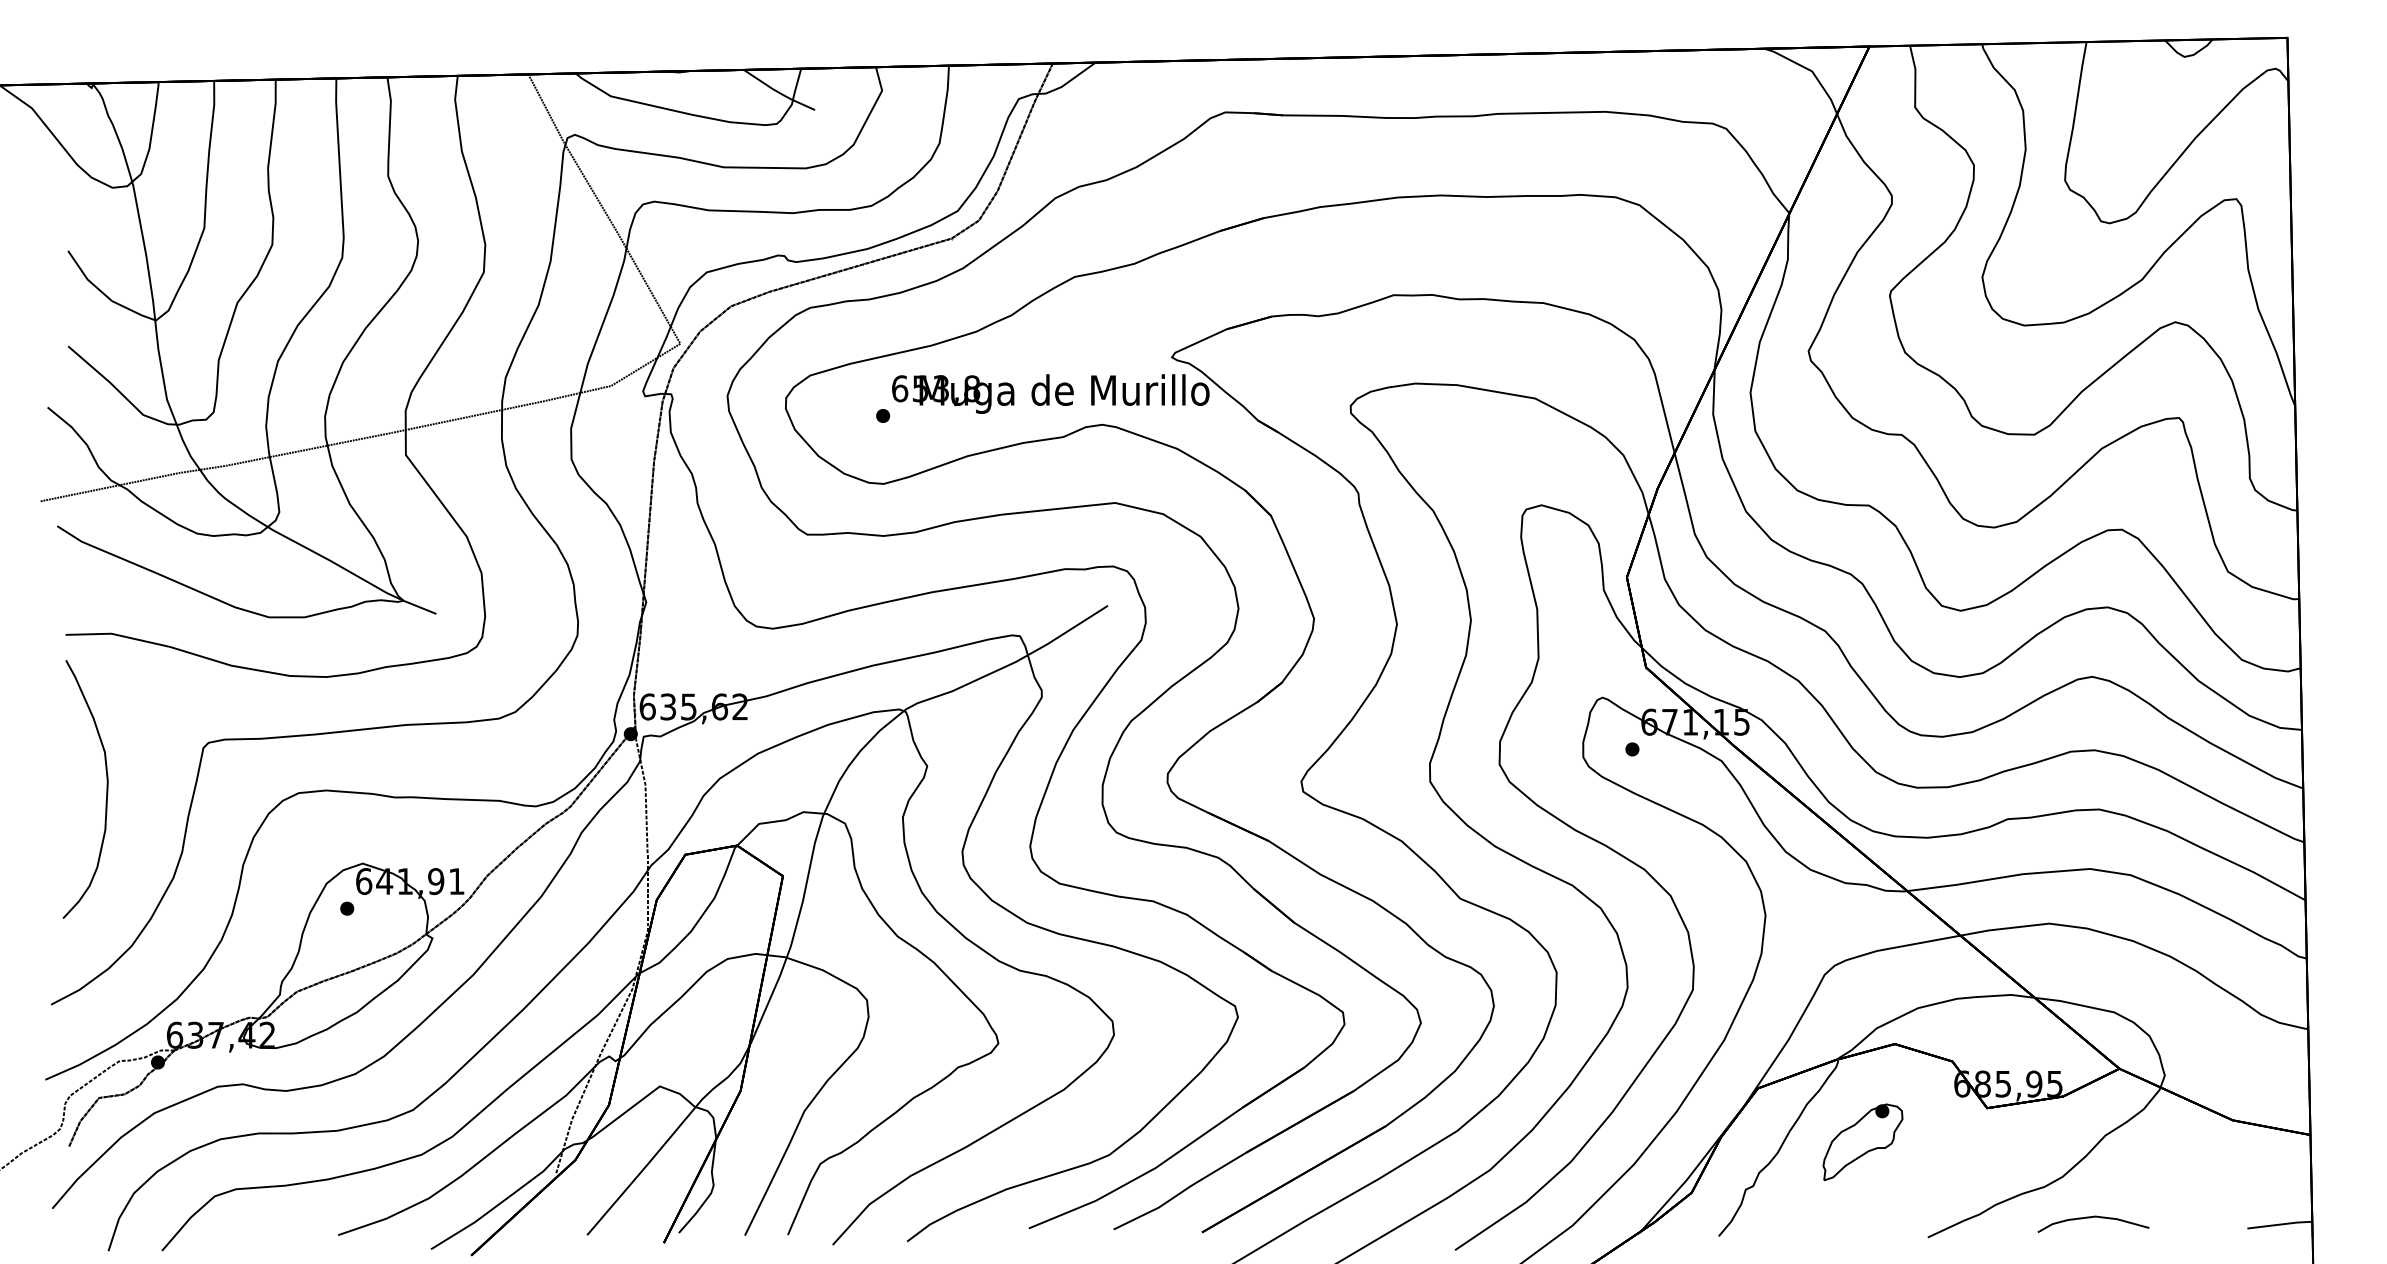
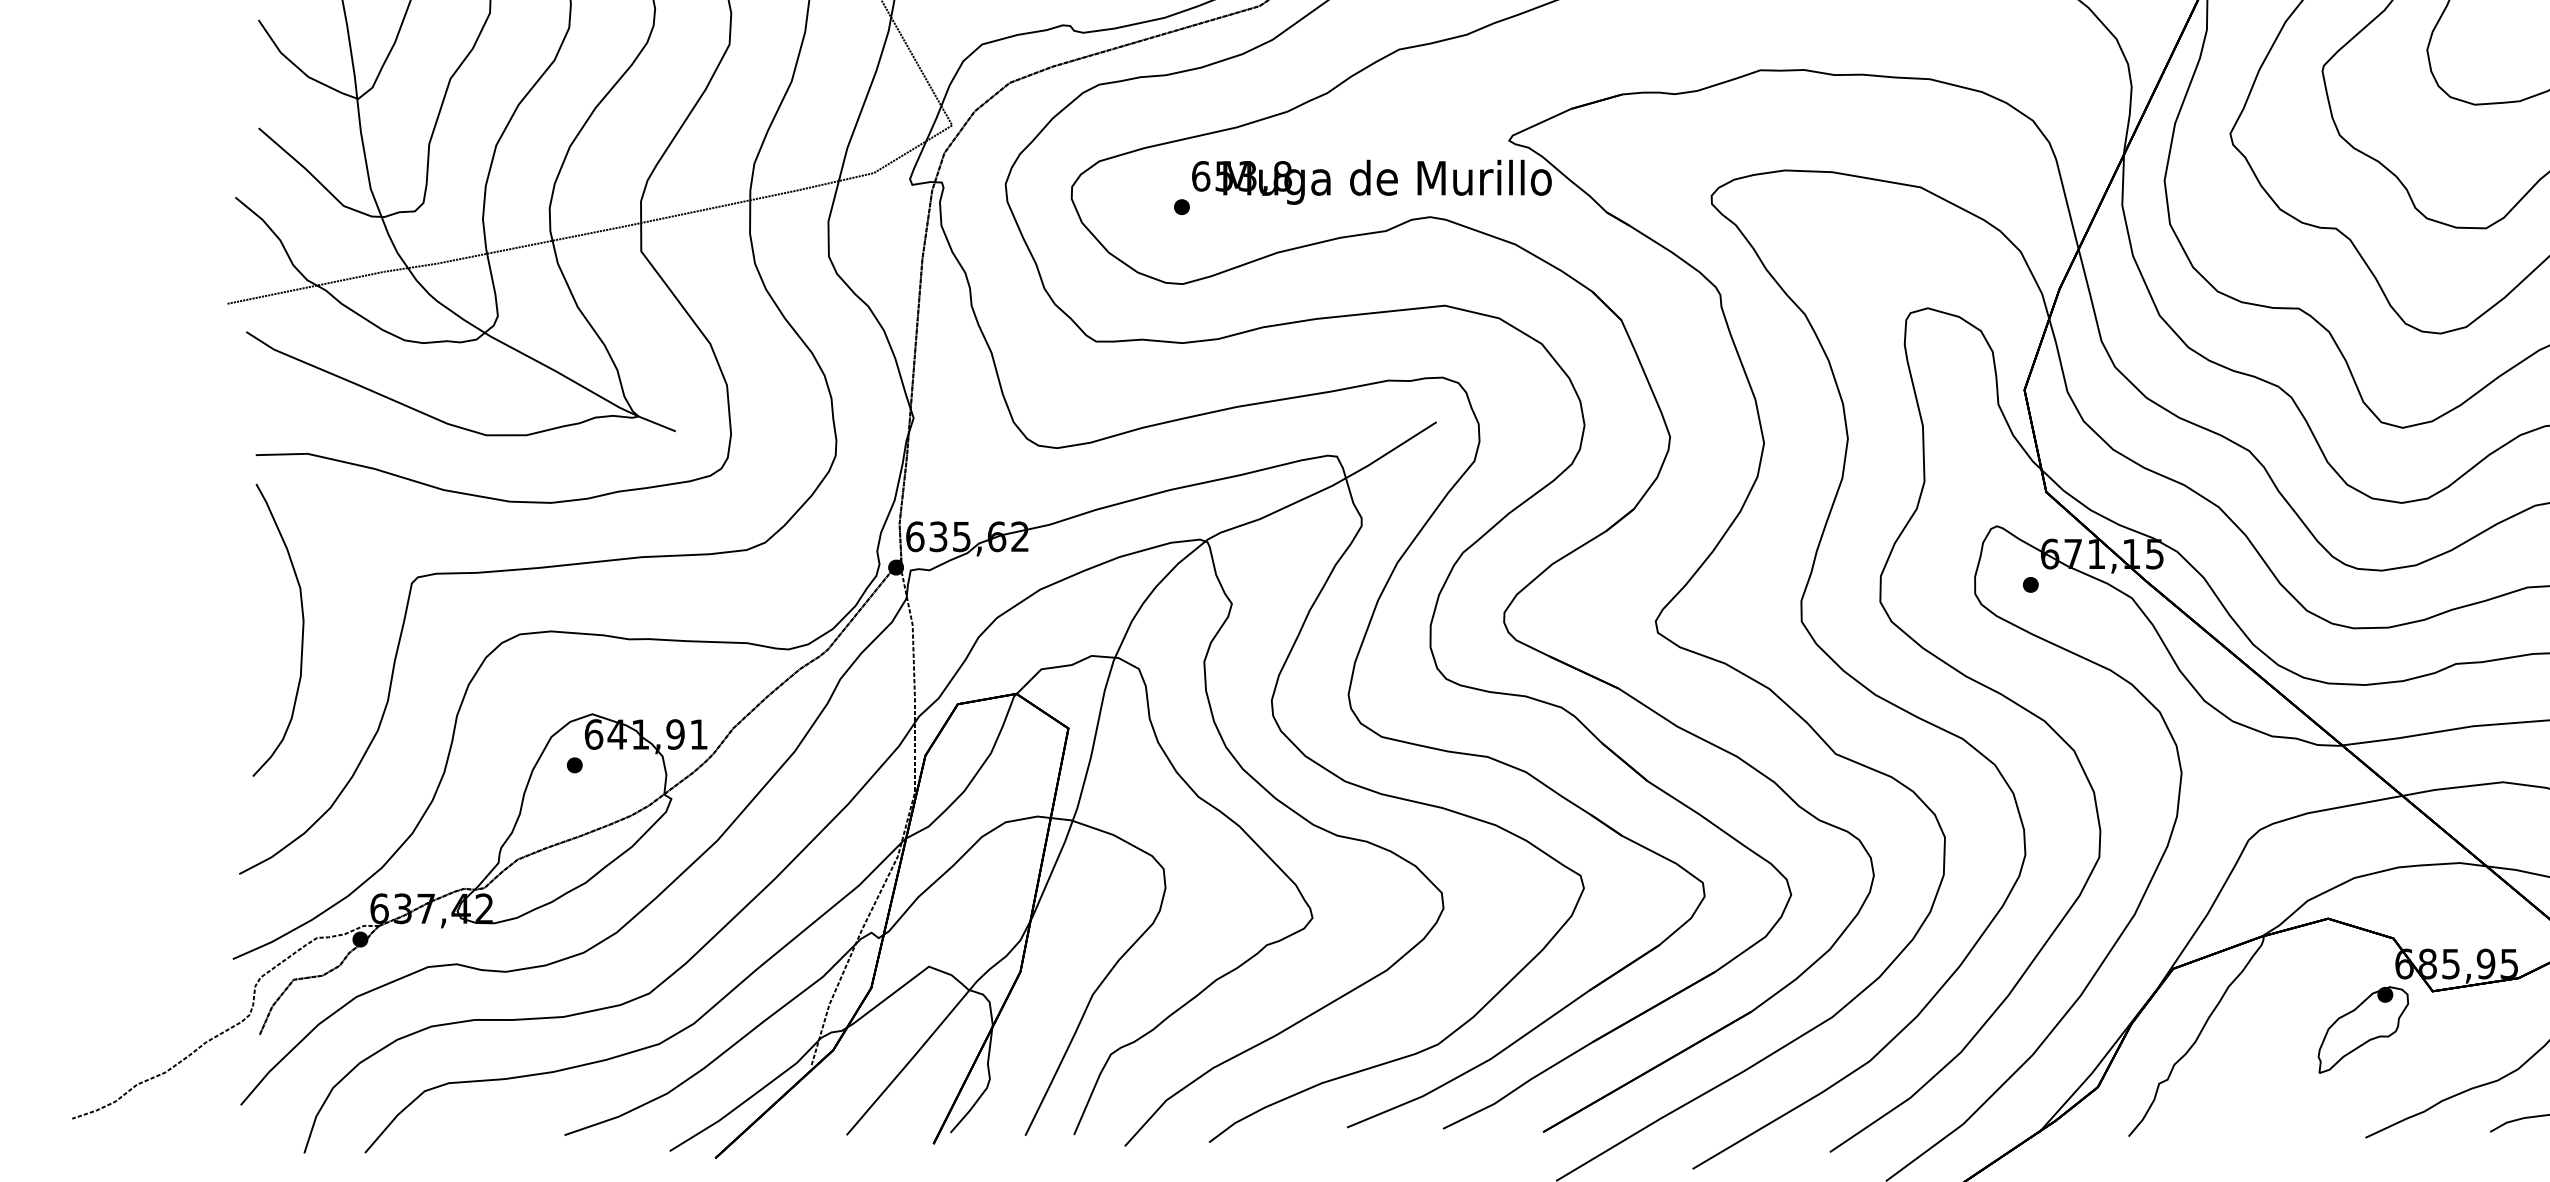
part: (1862, 1142) -> (2362, 1030), moved

